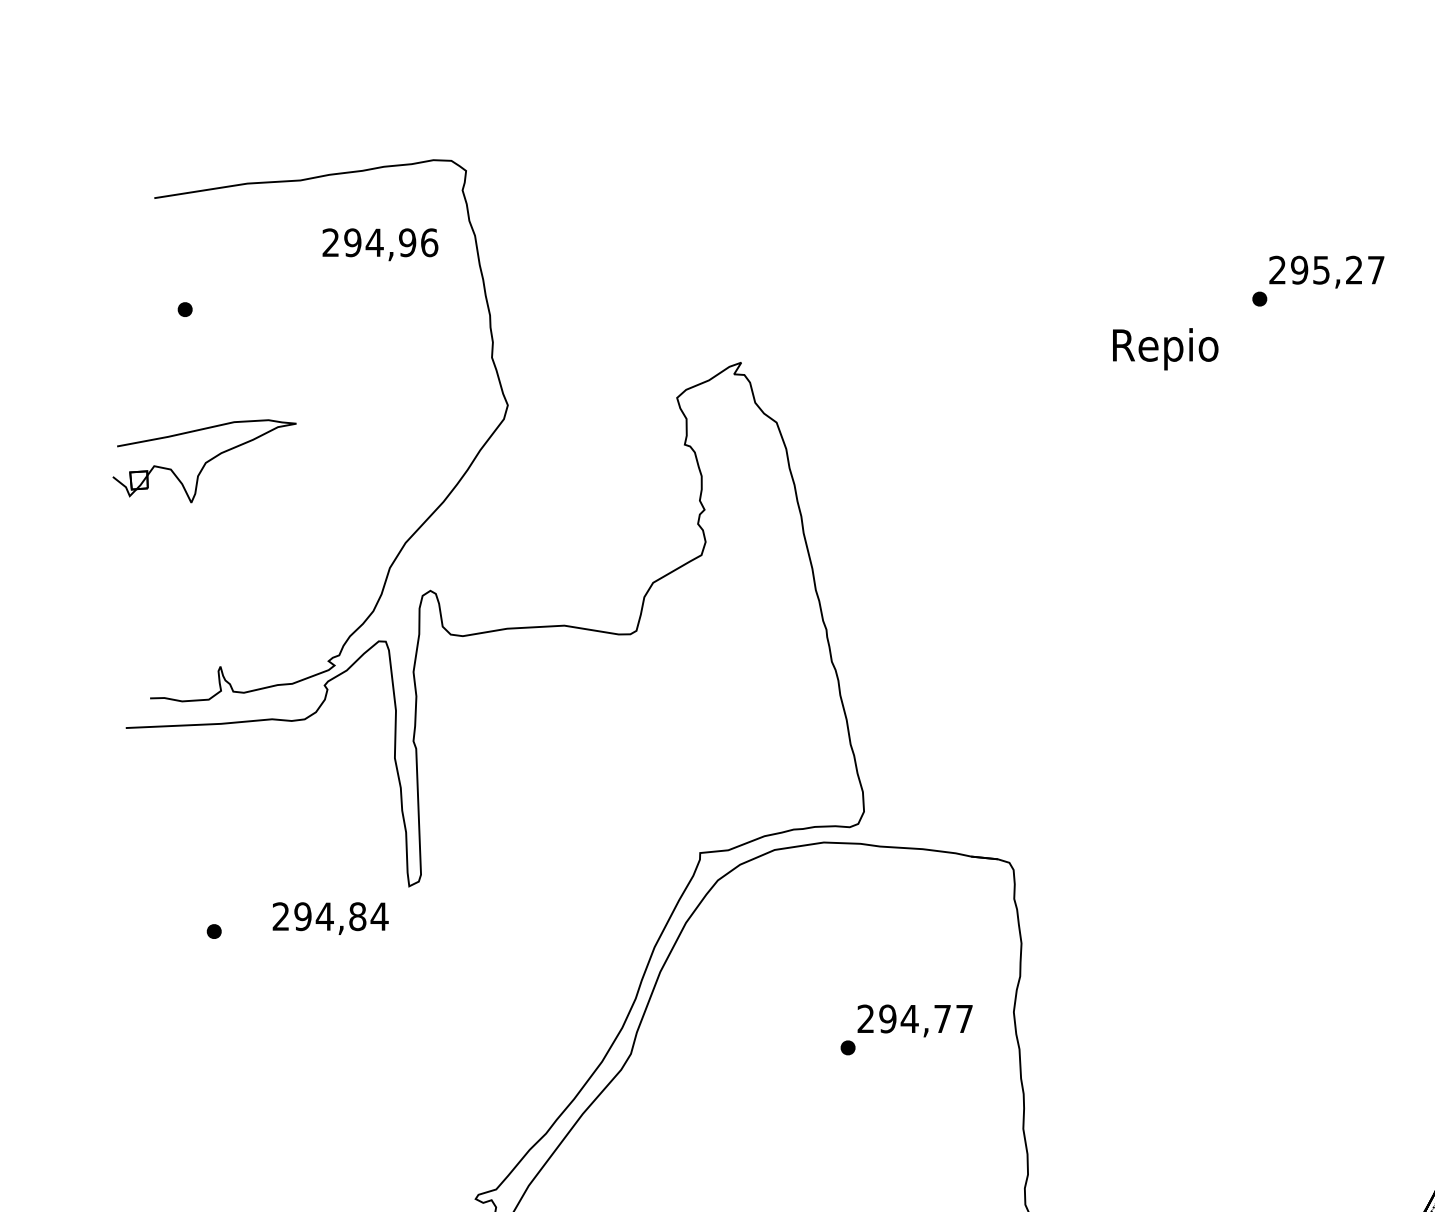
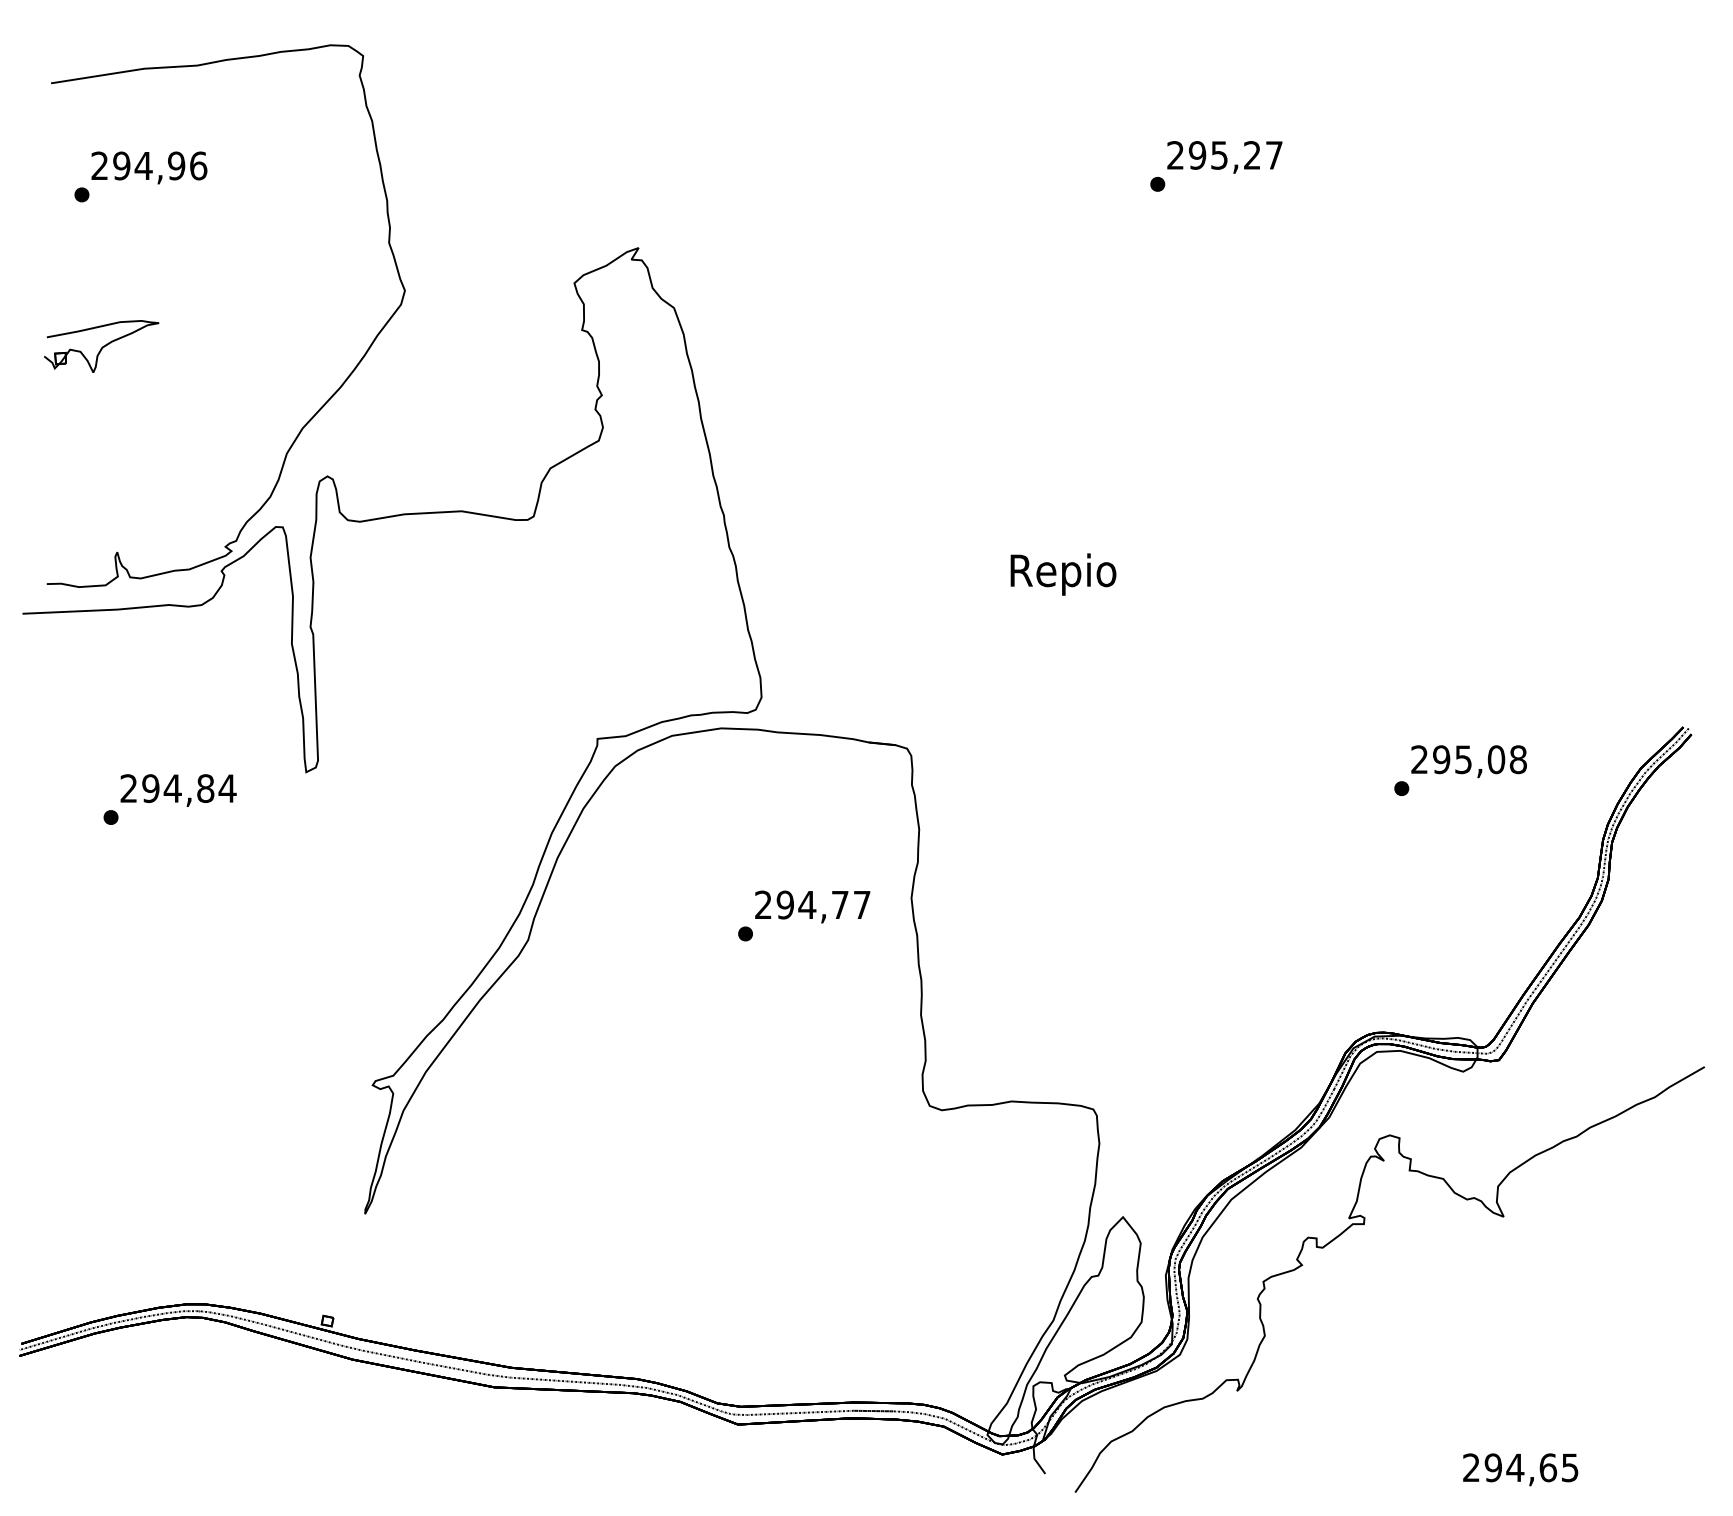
text: (380, 244) -> (149, 167), moved
text: (1165, 349) -> (1063, 574), moved
part: (204, 461) -> (101, 346), size x0.62
text: (330, 918) -> (178, 790), moved

